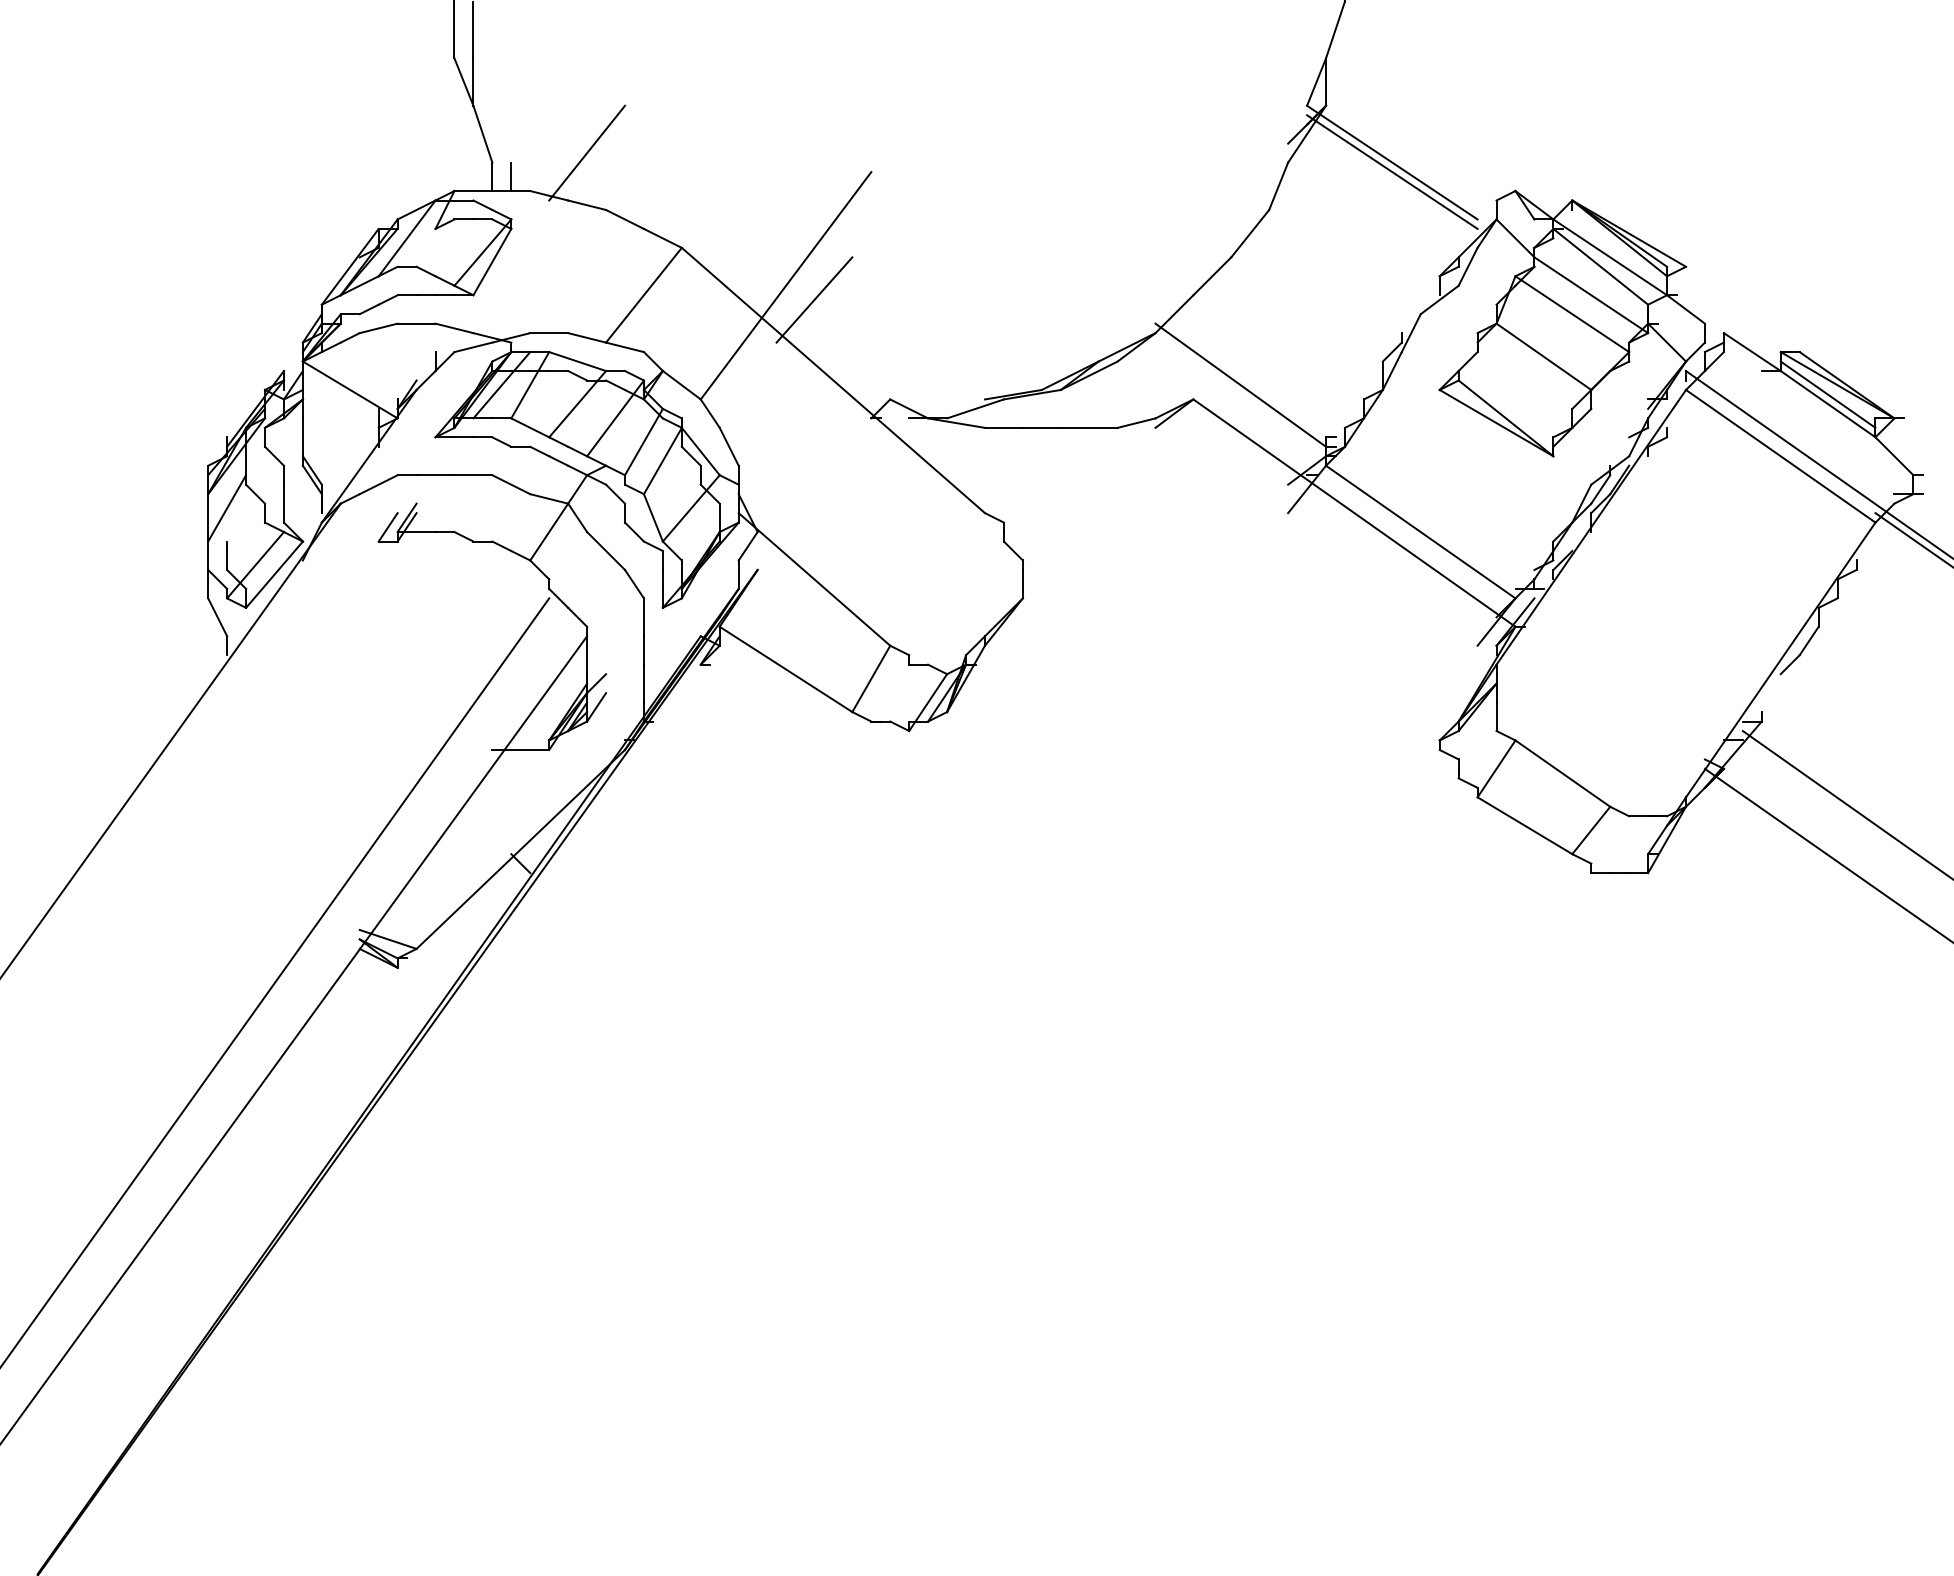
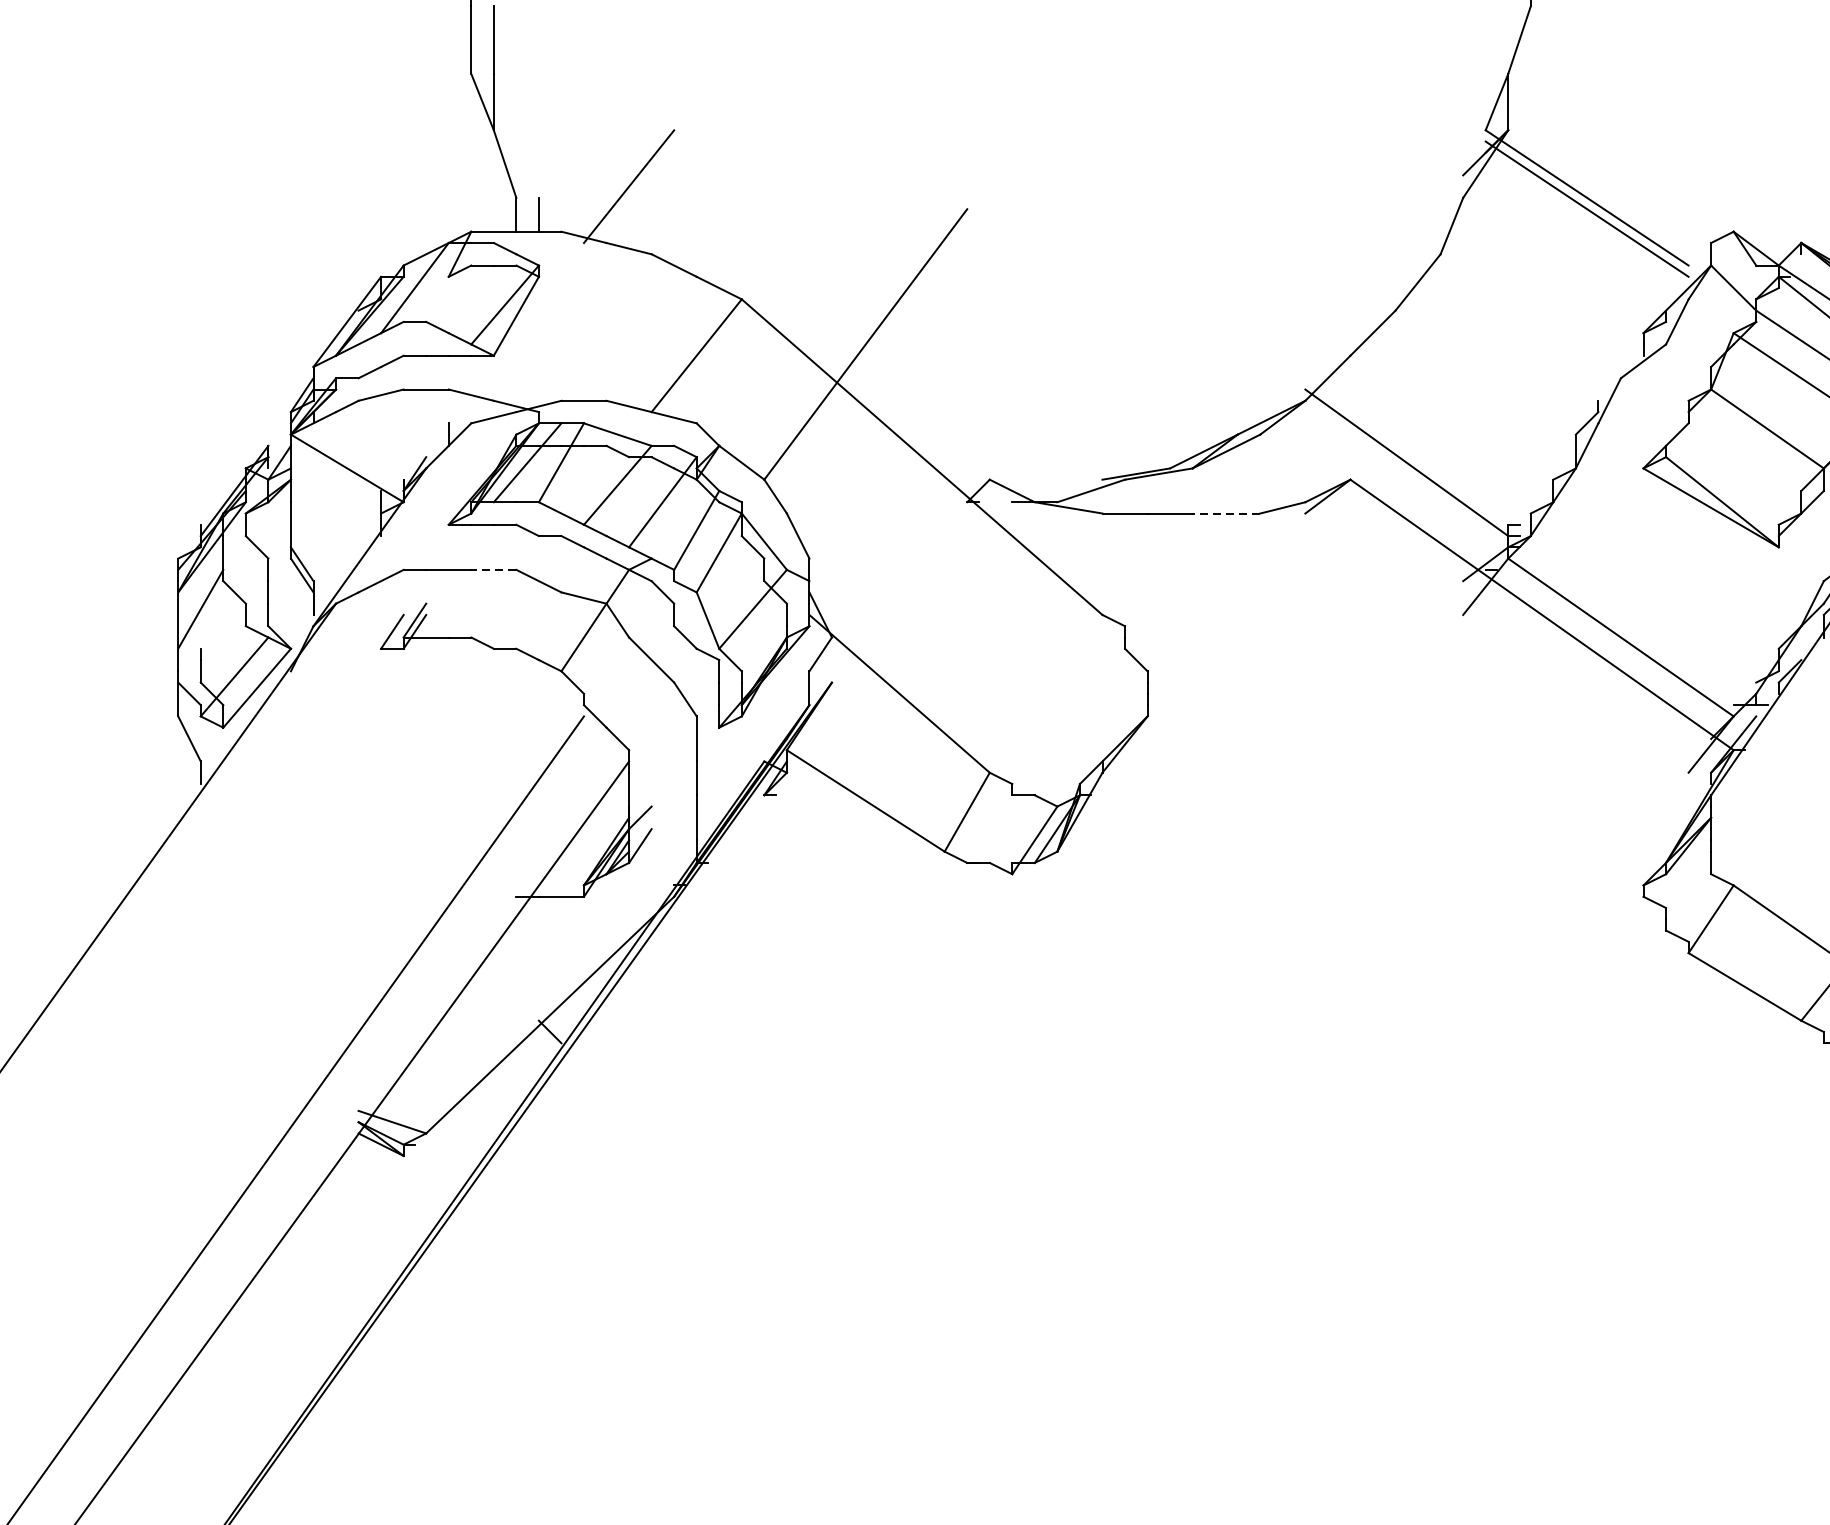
line: (814, 299) -> (899, 360), removed
line: (1088, 427) -> (1225, 513), solid -> dashed
line: (473, 475) -> (493, 570), solid -> dashed

